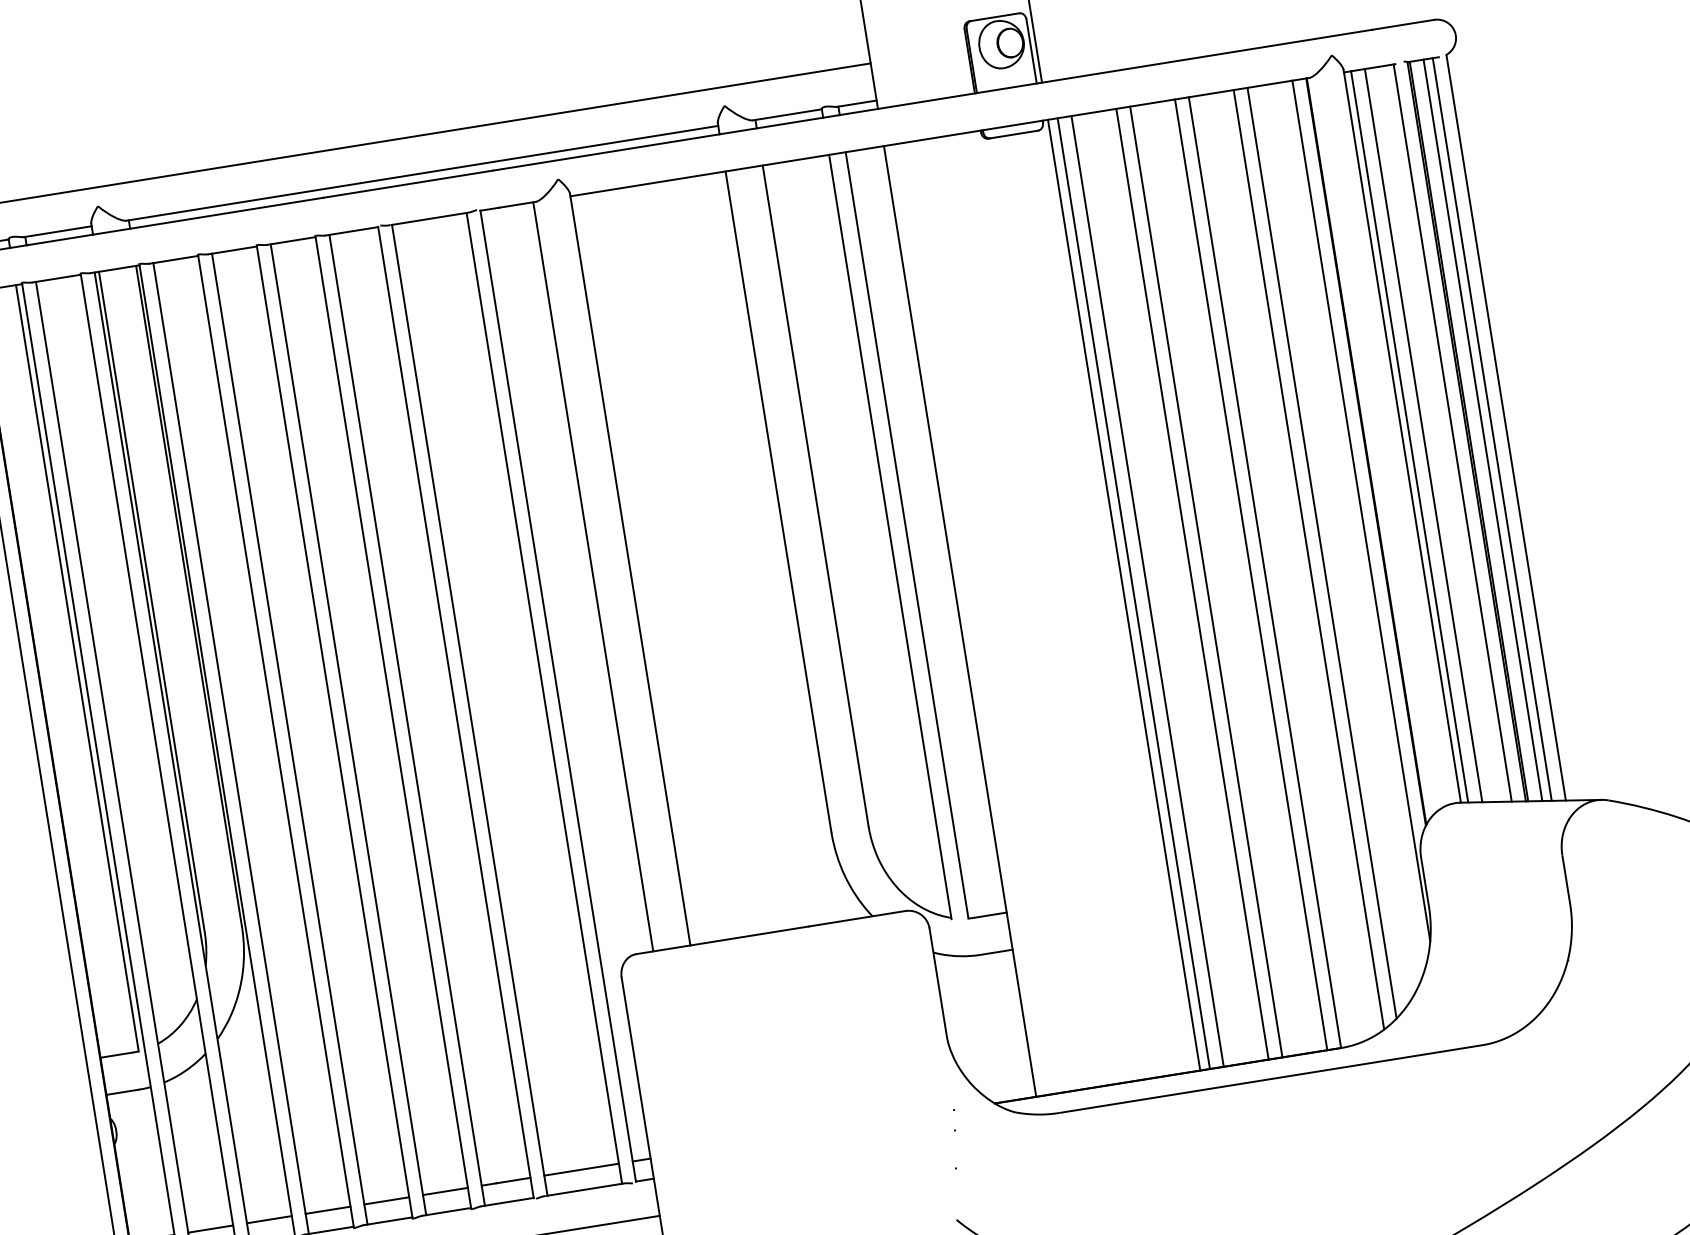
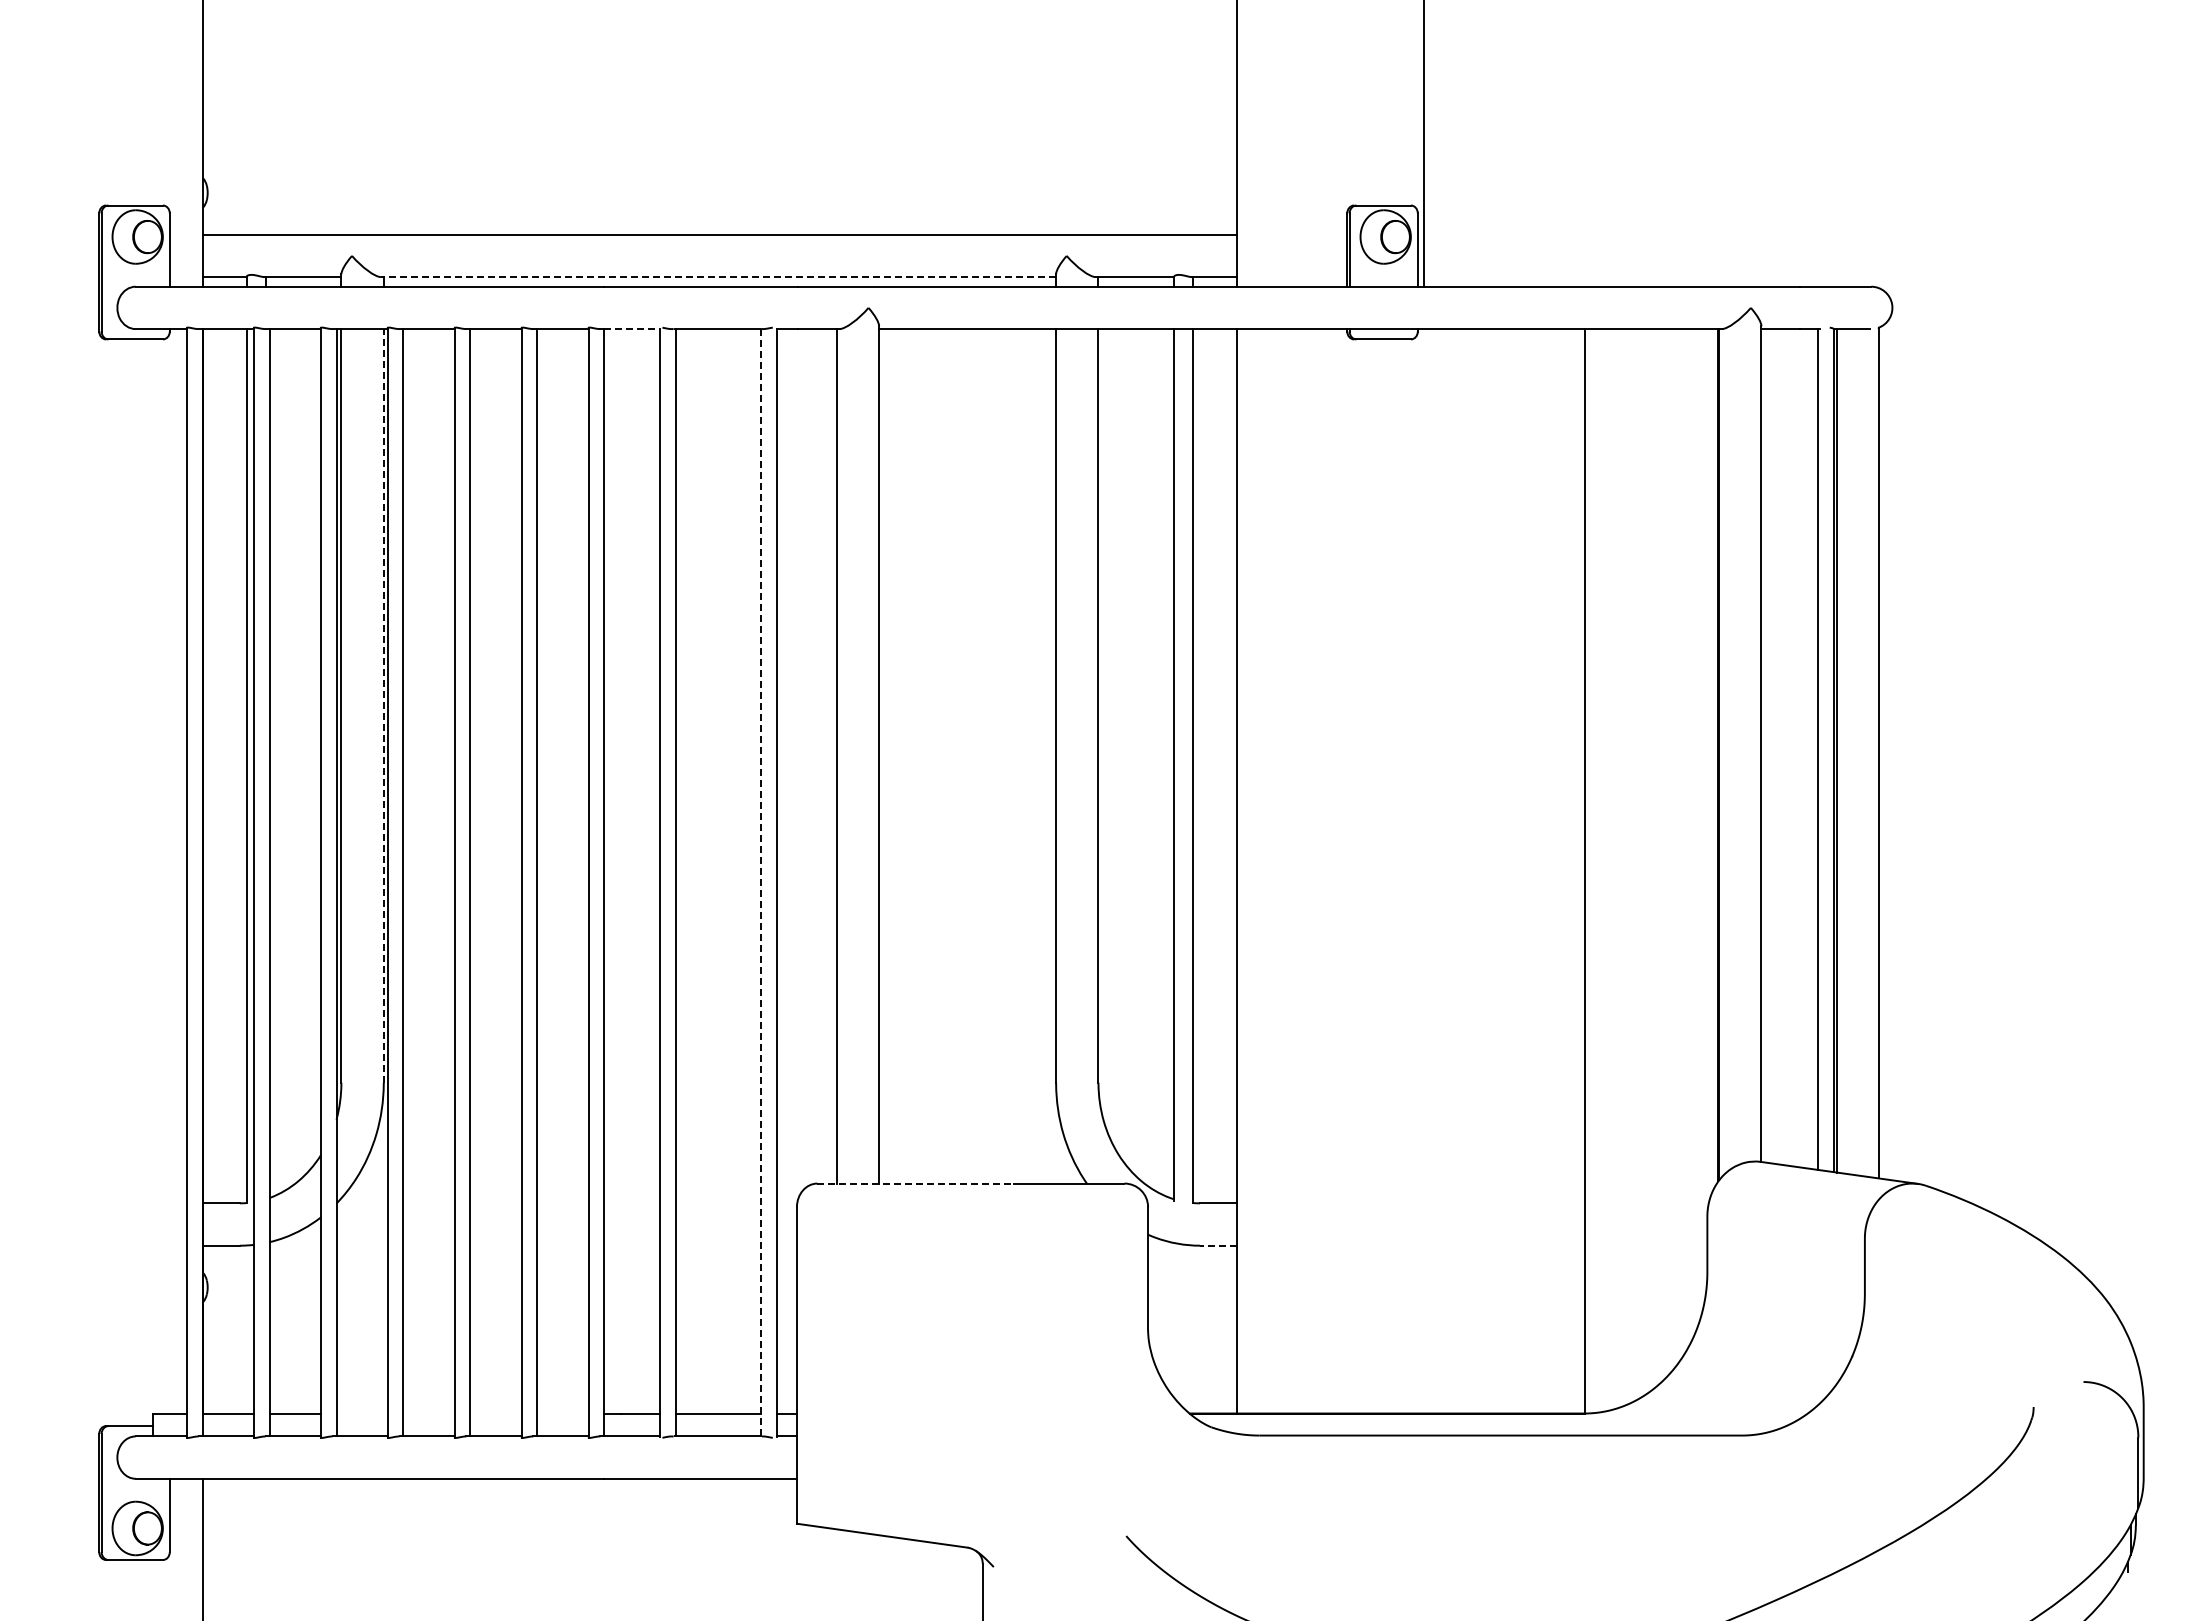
line: (422, 173) -> (718, 277), solid -> dashed
line: (354, 231) -> (632, 329), solid -> dashed
line: (1483, 429) -> (1852, 751), removed
line: (1492, 429) -> (1862, 752), removed
line: (1423, 435) -> (1785, 747), removed
line: (1409, 437) -> (1769, 746), removed
line: (1361, 510) -> (1702, 819), removed
line: (1322, 552) -> (1651, 859), removed
line: (1308, 559) -> (1635, 864), removed
line: (1250, 575) -> (1568, 871), removed
line: (1206, 582) -> (1517, 871), removed
line: (1192, 584) -> (1501, 871), removed
line: (1147, 591) -> (1450, 871), removed
line: (1133, 593) -> (1434, 871), removed
line: (188, 595) -> (383, 705), solid -> dashed
line: (1123, 595) -> (1423, 871), removed
line: (544, 698) -> (760, 882), solid -> dashed
line: (723, 940) -> (916, 1183), solid -> dashed
line: (995, 952) -> (1217, 1245), solid -> dashed
line: (445, 1191) -> (562, 1413), removed
line: (386, 1200) -> (495, 1413), removed
line: (327, 1210) -> (428, 1413), removed
line: (268, 1219) -> (361, 1413), removed

